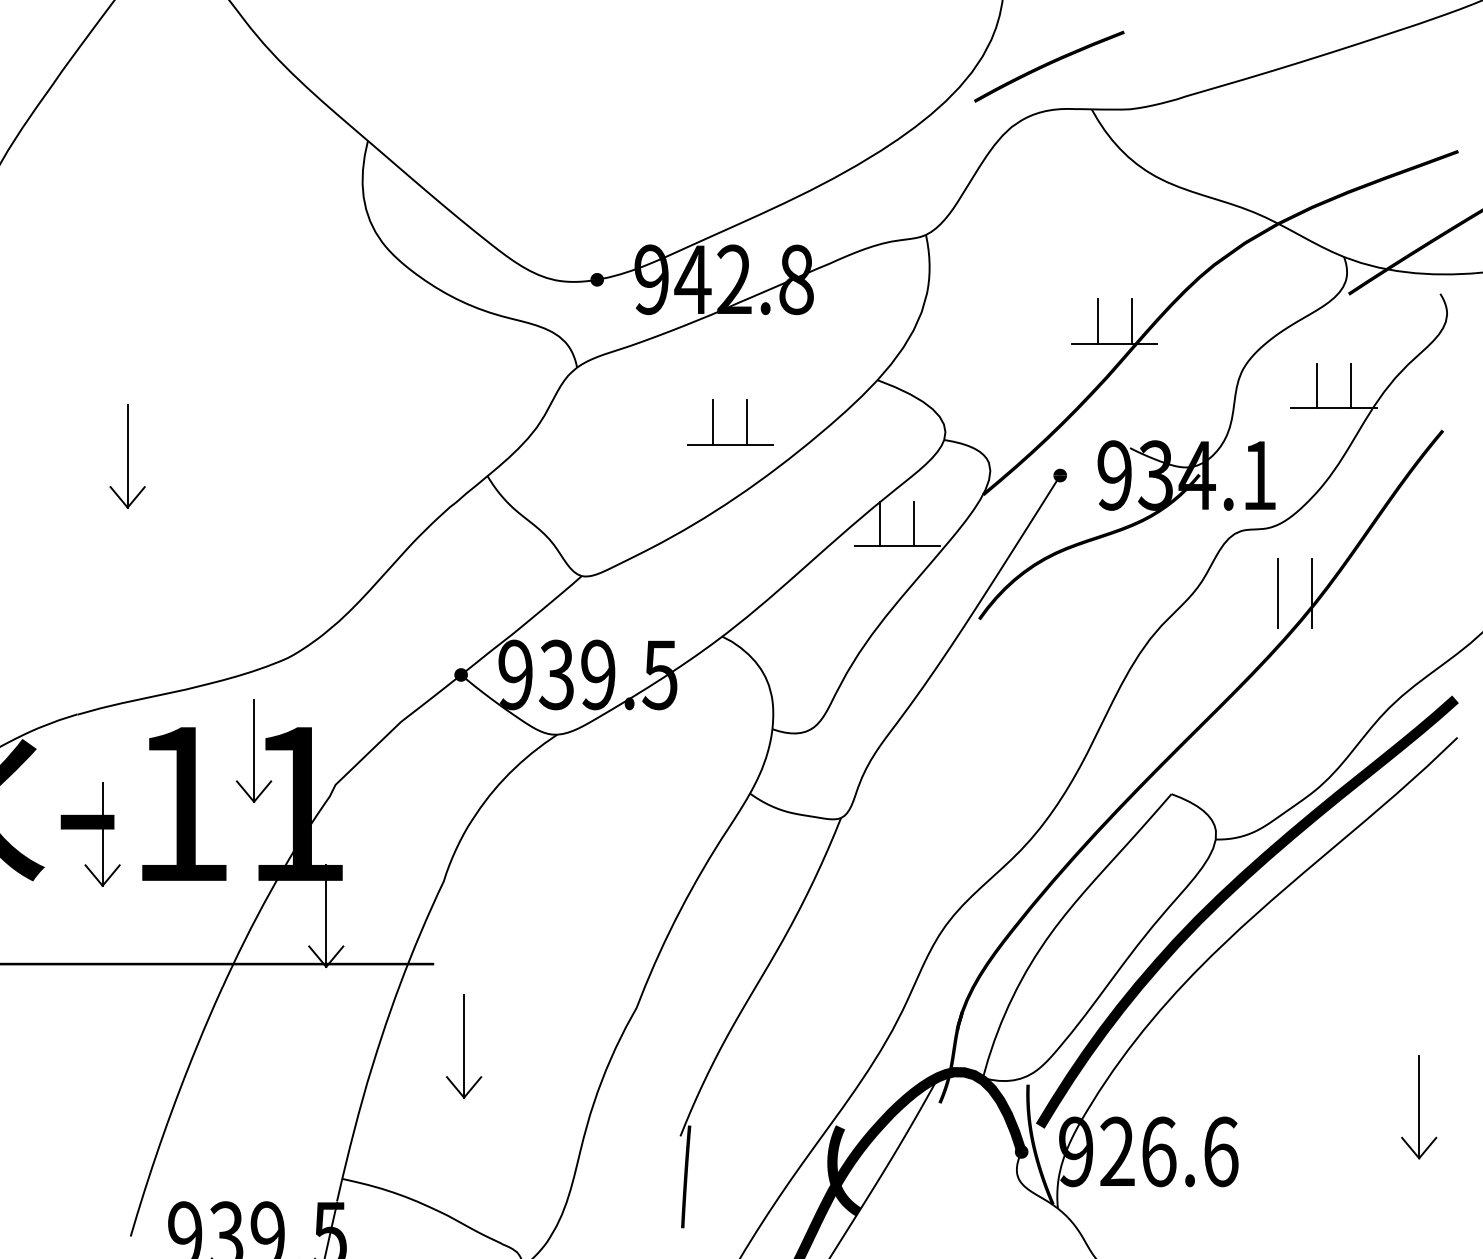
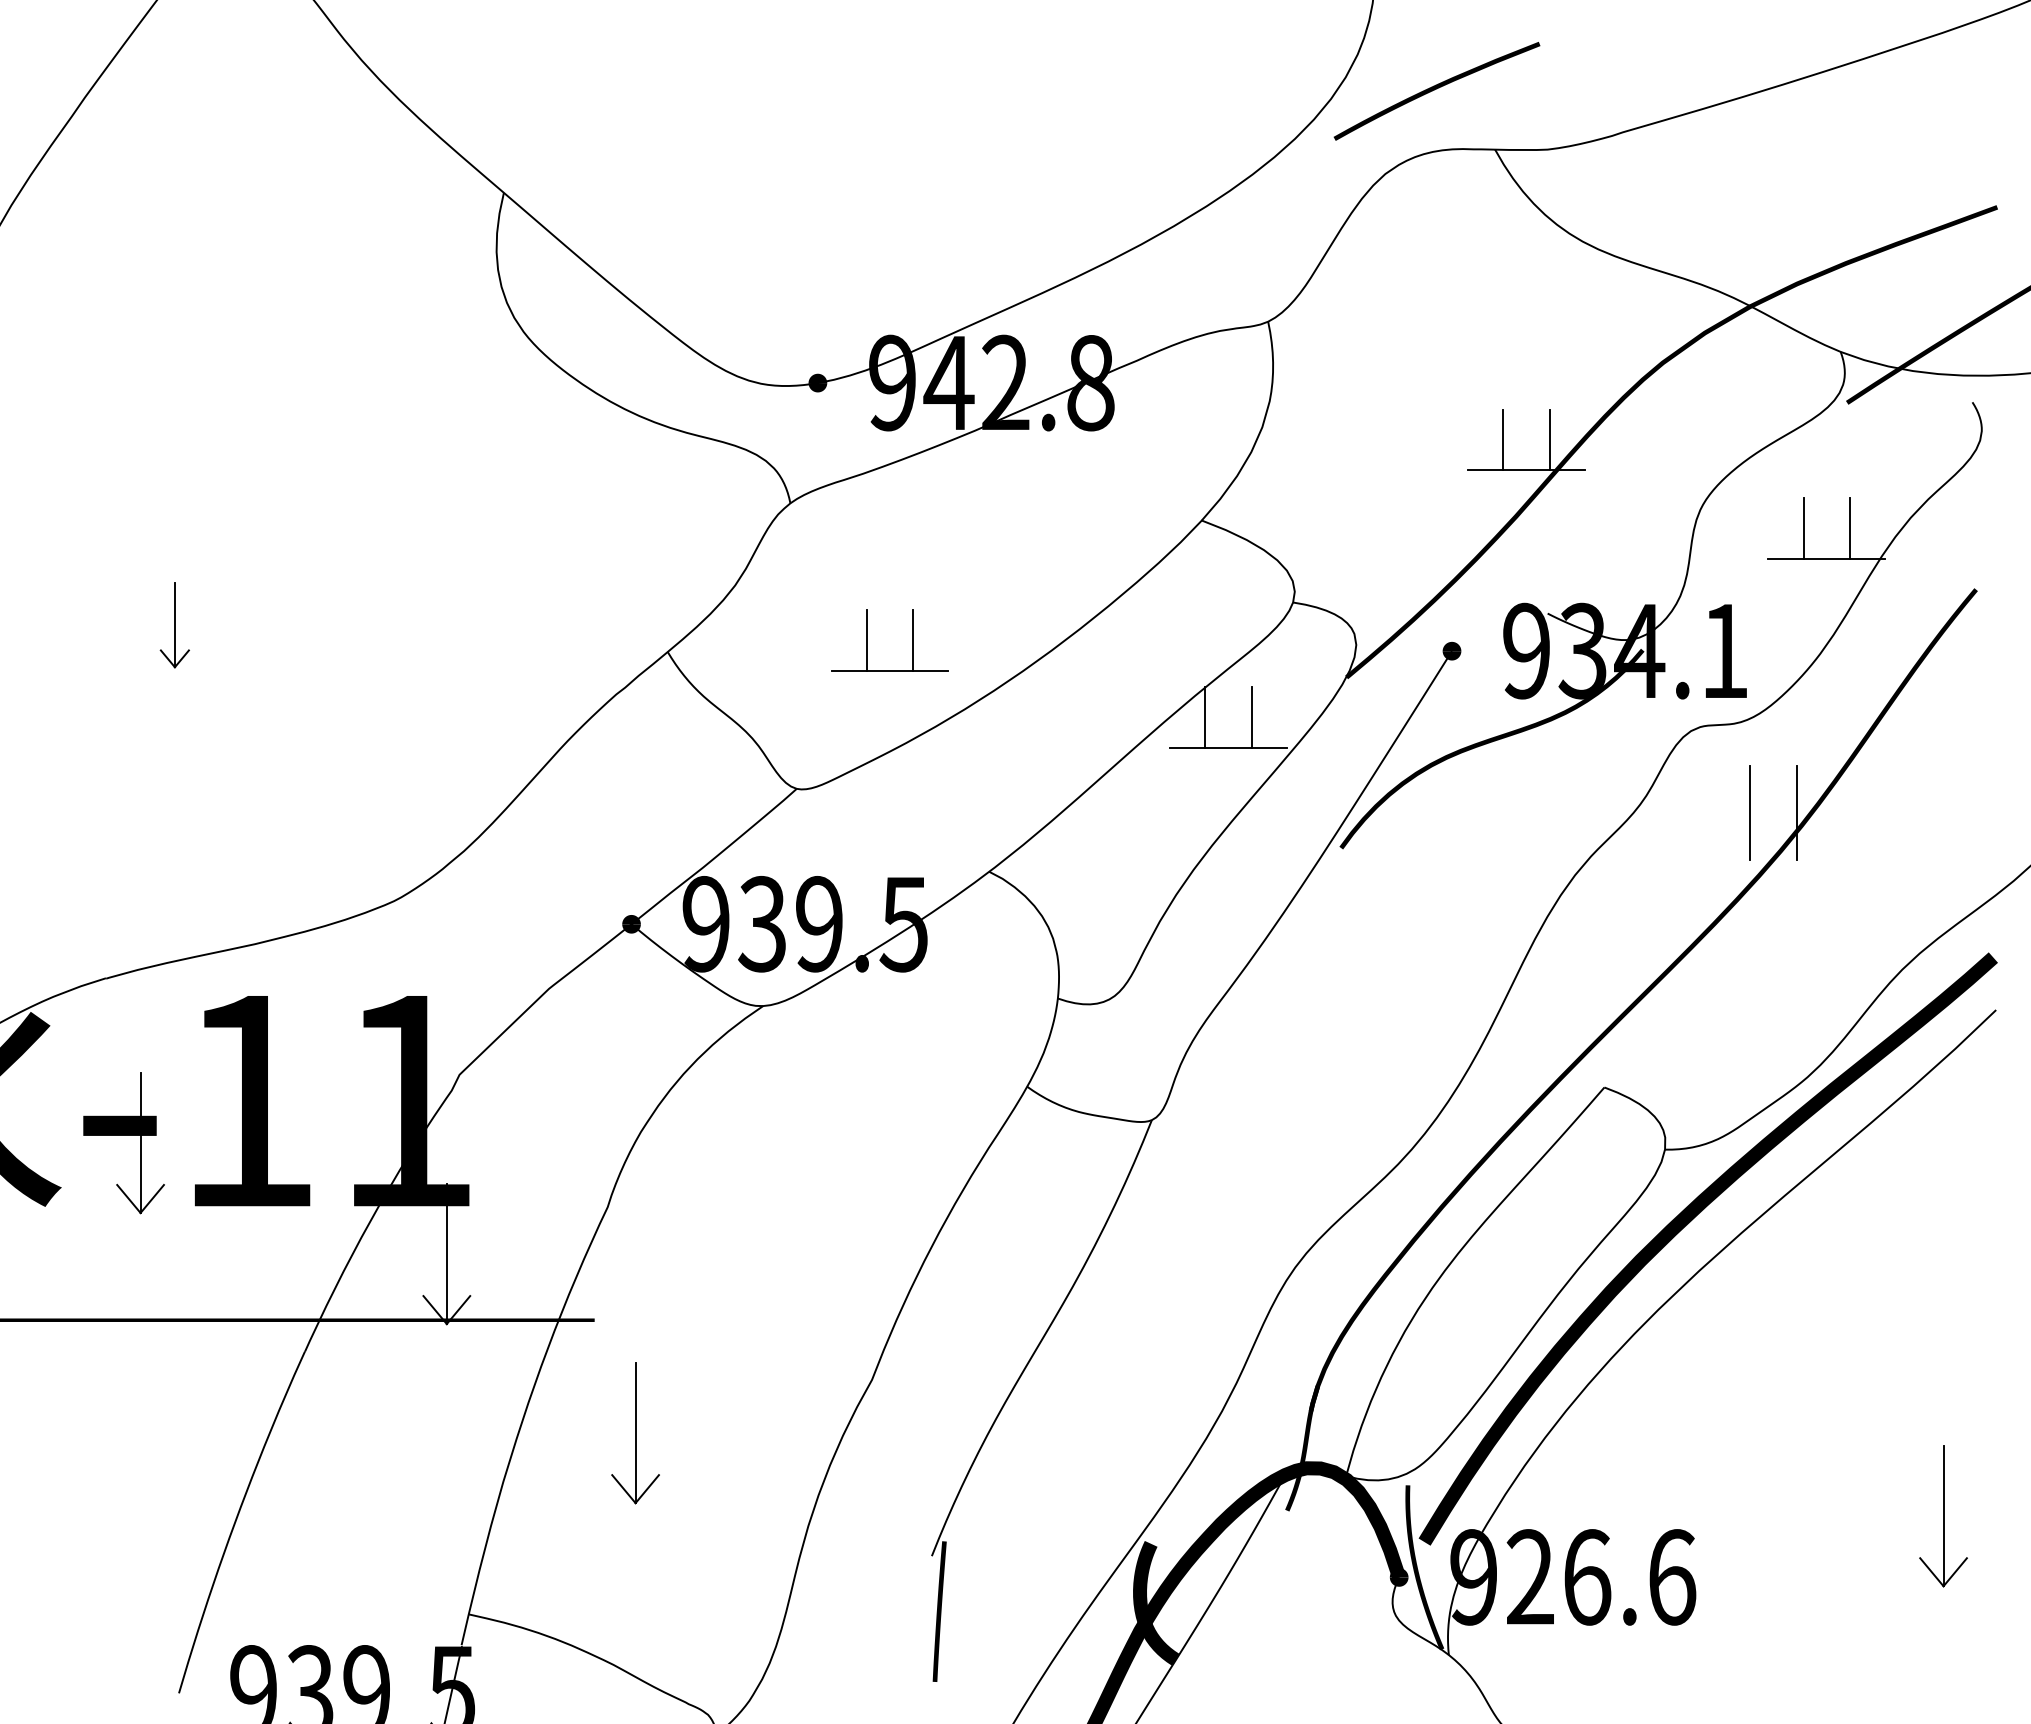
part: (713, 422) -> (867, 640), moved
part: (127, 456) -> (174, 625), size x0.6
part: (253, 751) -> (347, 1028), removed

